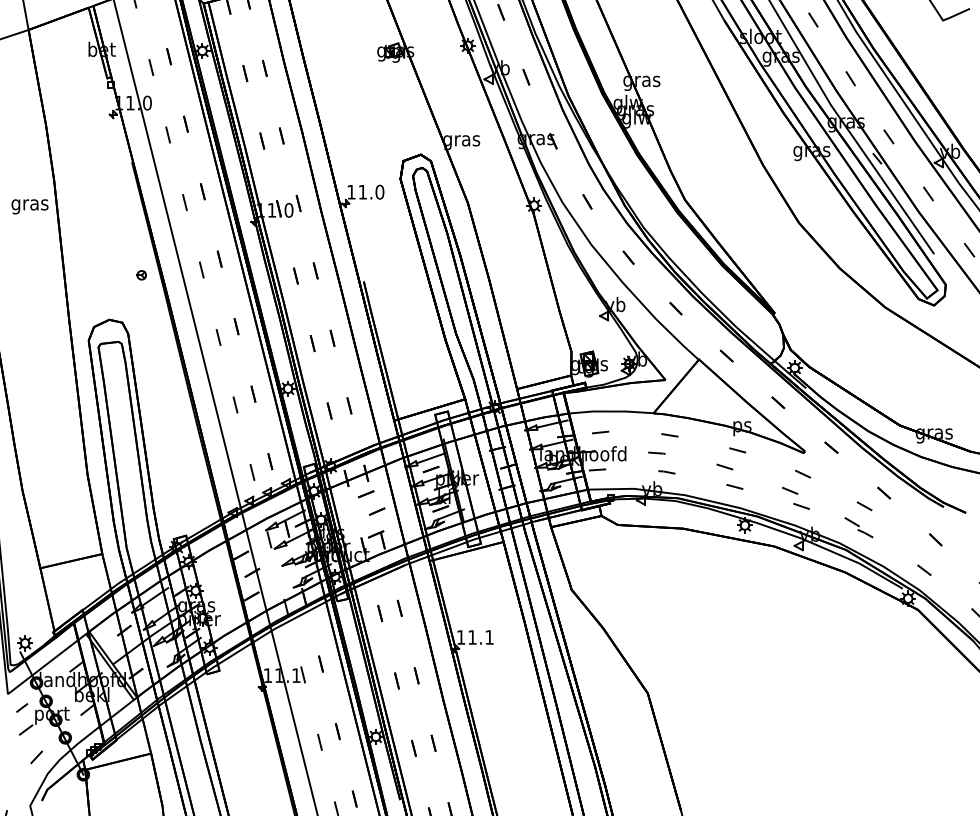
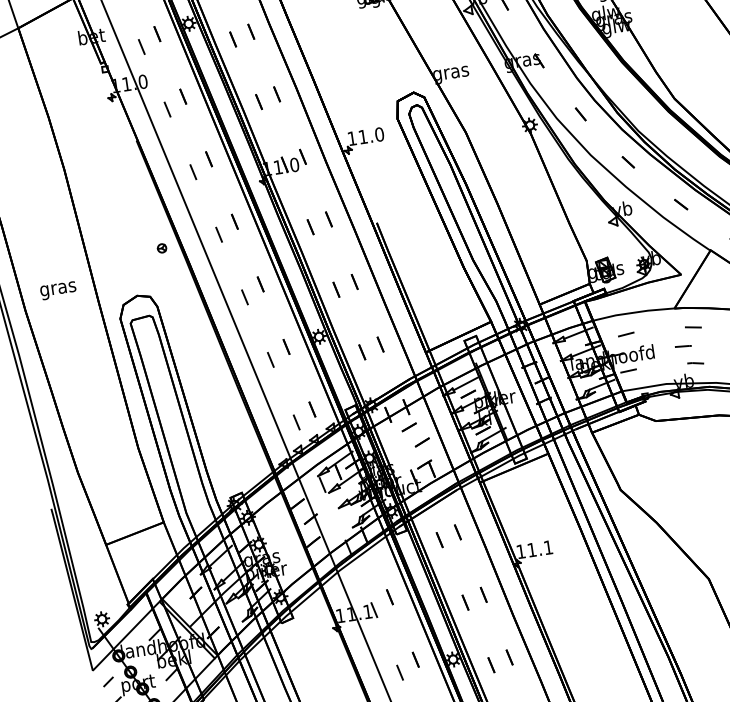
text: (29, 206) -> (57, 290), moved

